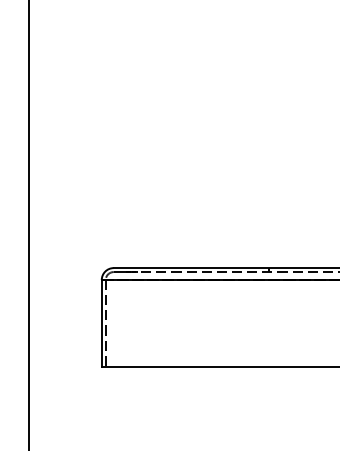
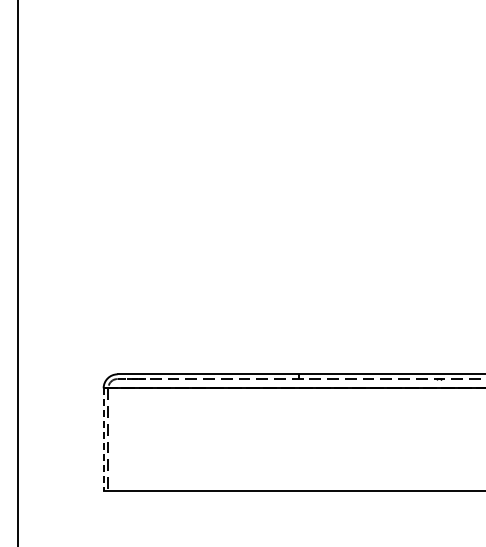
line: (101, 324) -> (103, 440), solid -> dashed

